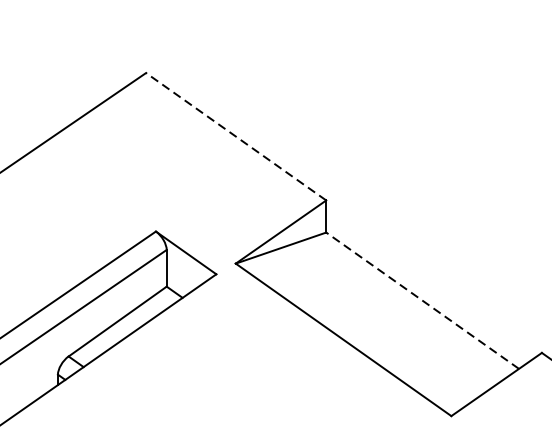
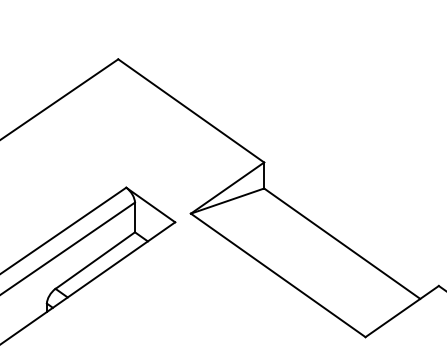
line: (235, 136) -> (190, 110), dashed -> solid
line: (422, 300) -> (342, 243), dashed -> solid

